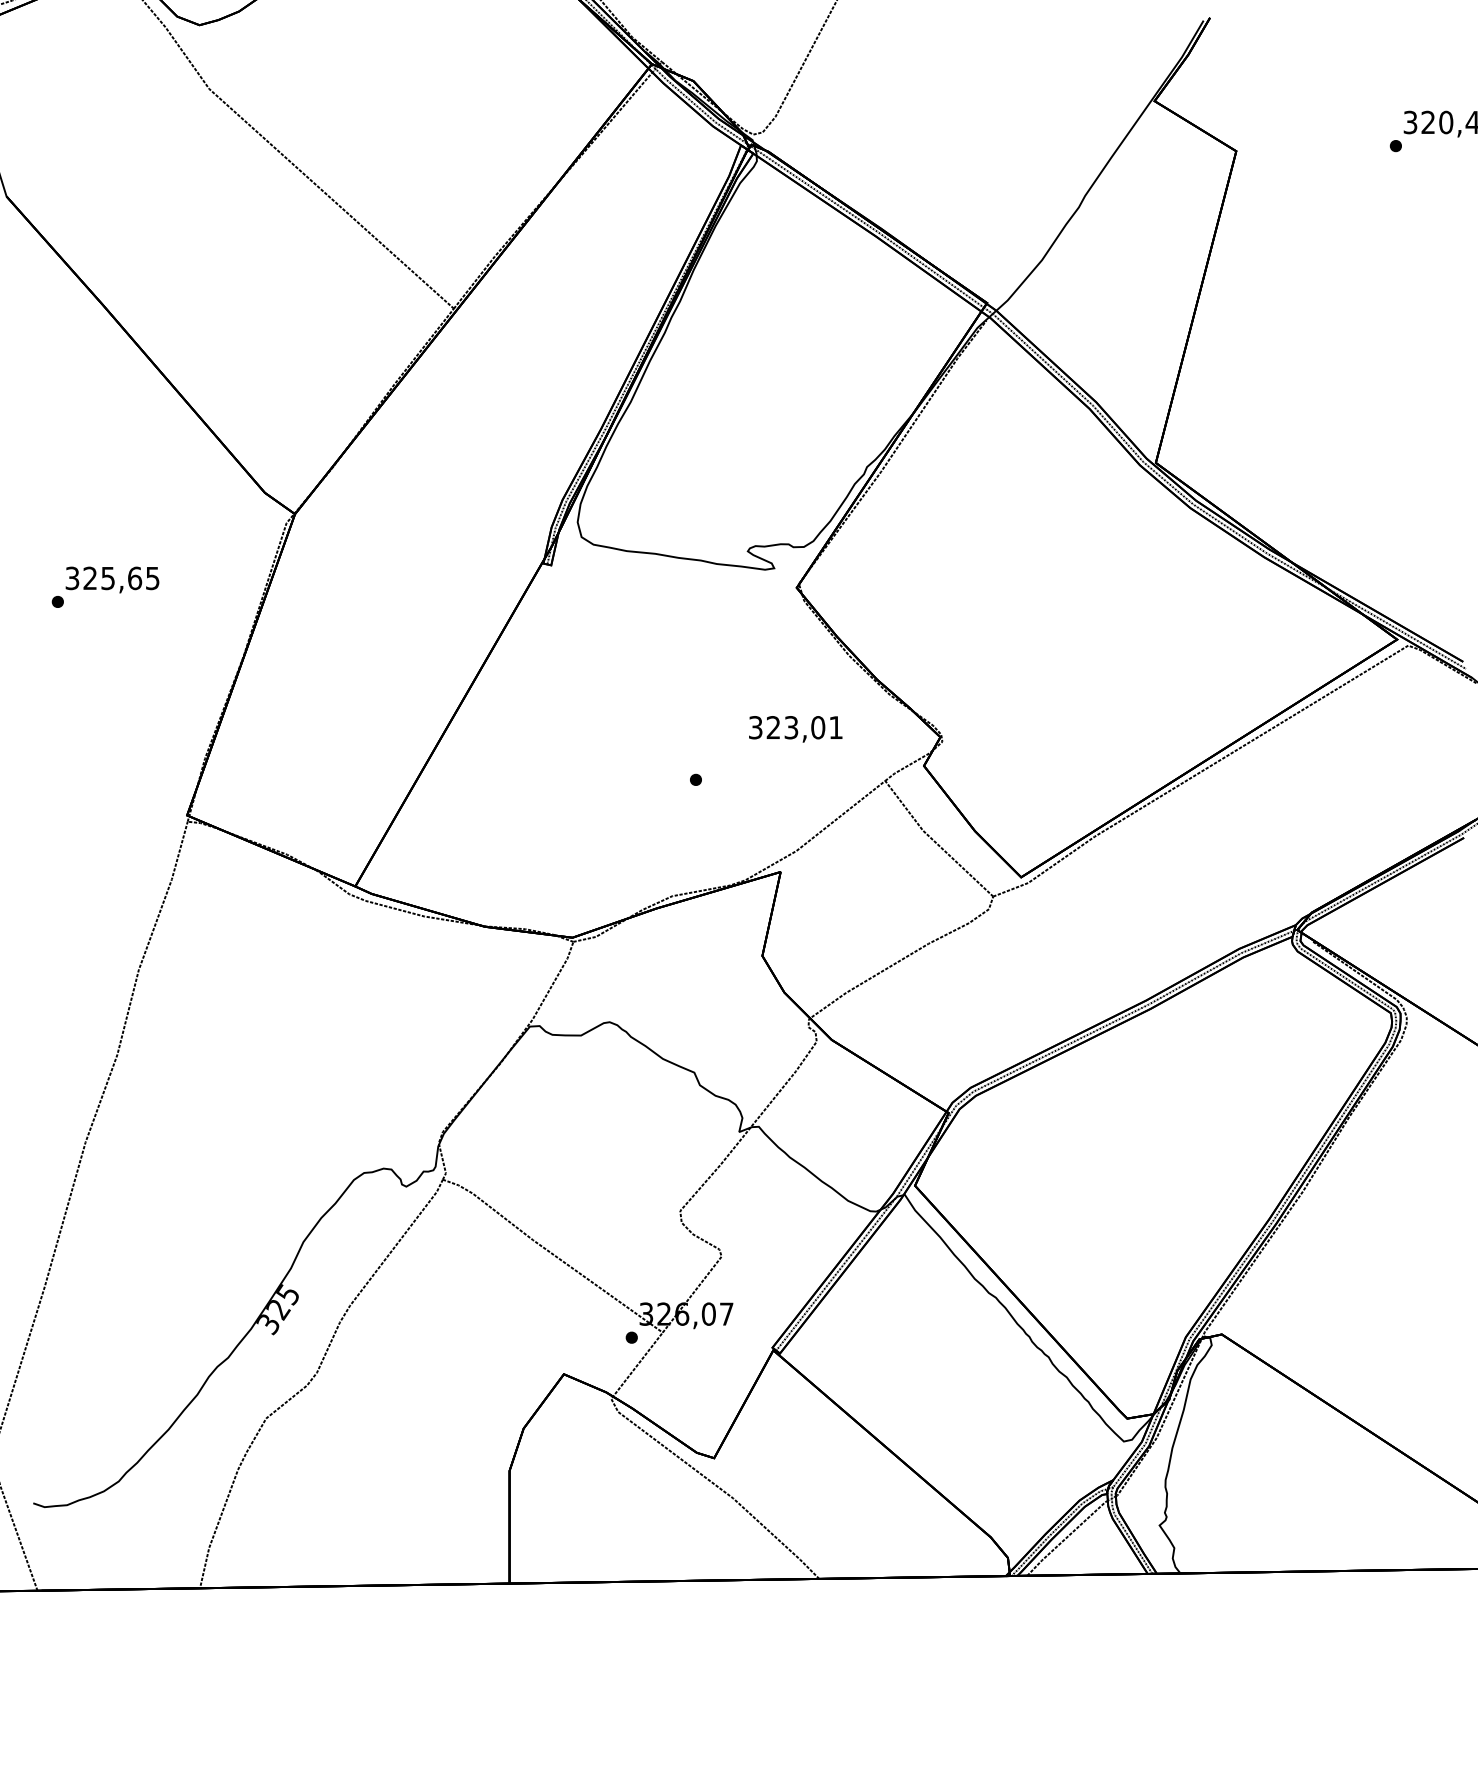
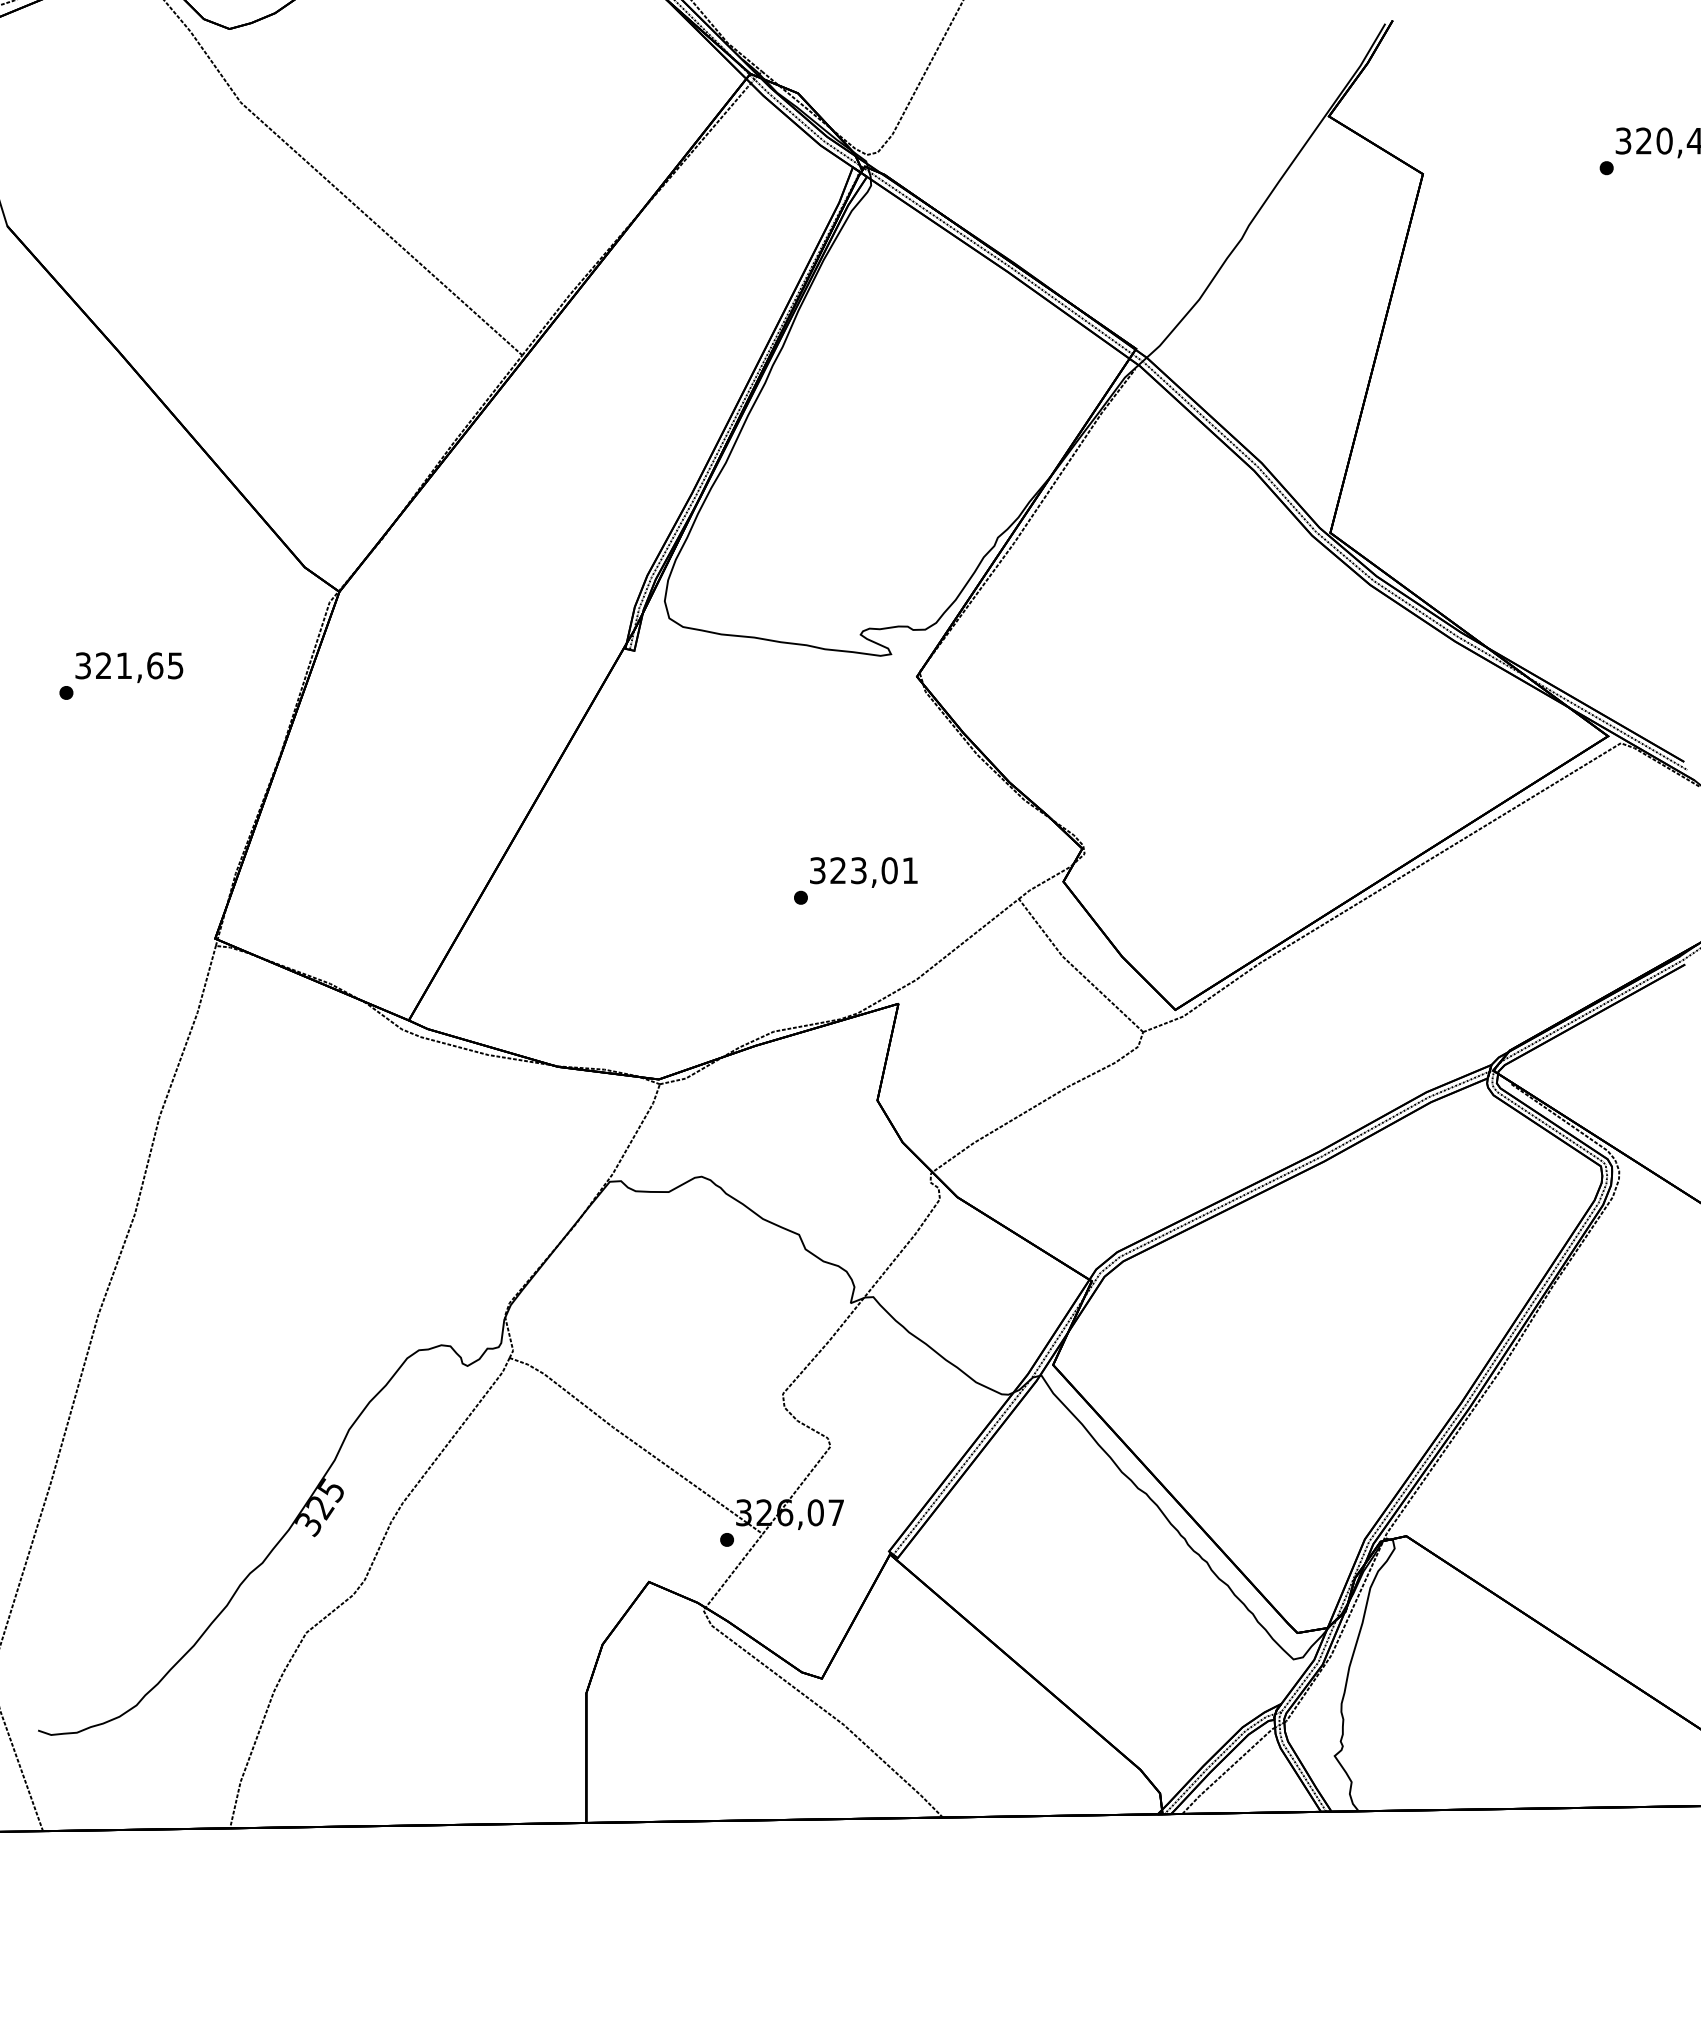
text: (107, 578) -> (123, 665), 325,65 -> 321,65
text: (795, 729) -> (863, 872), moved

